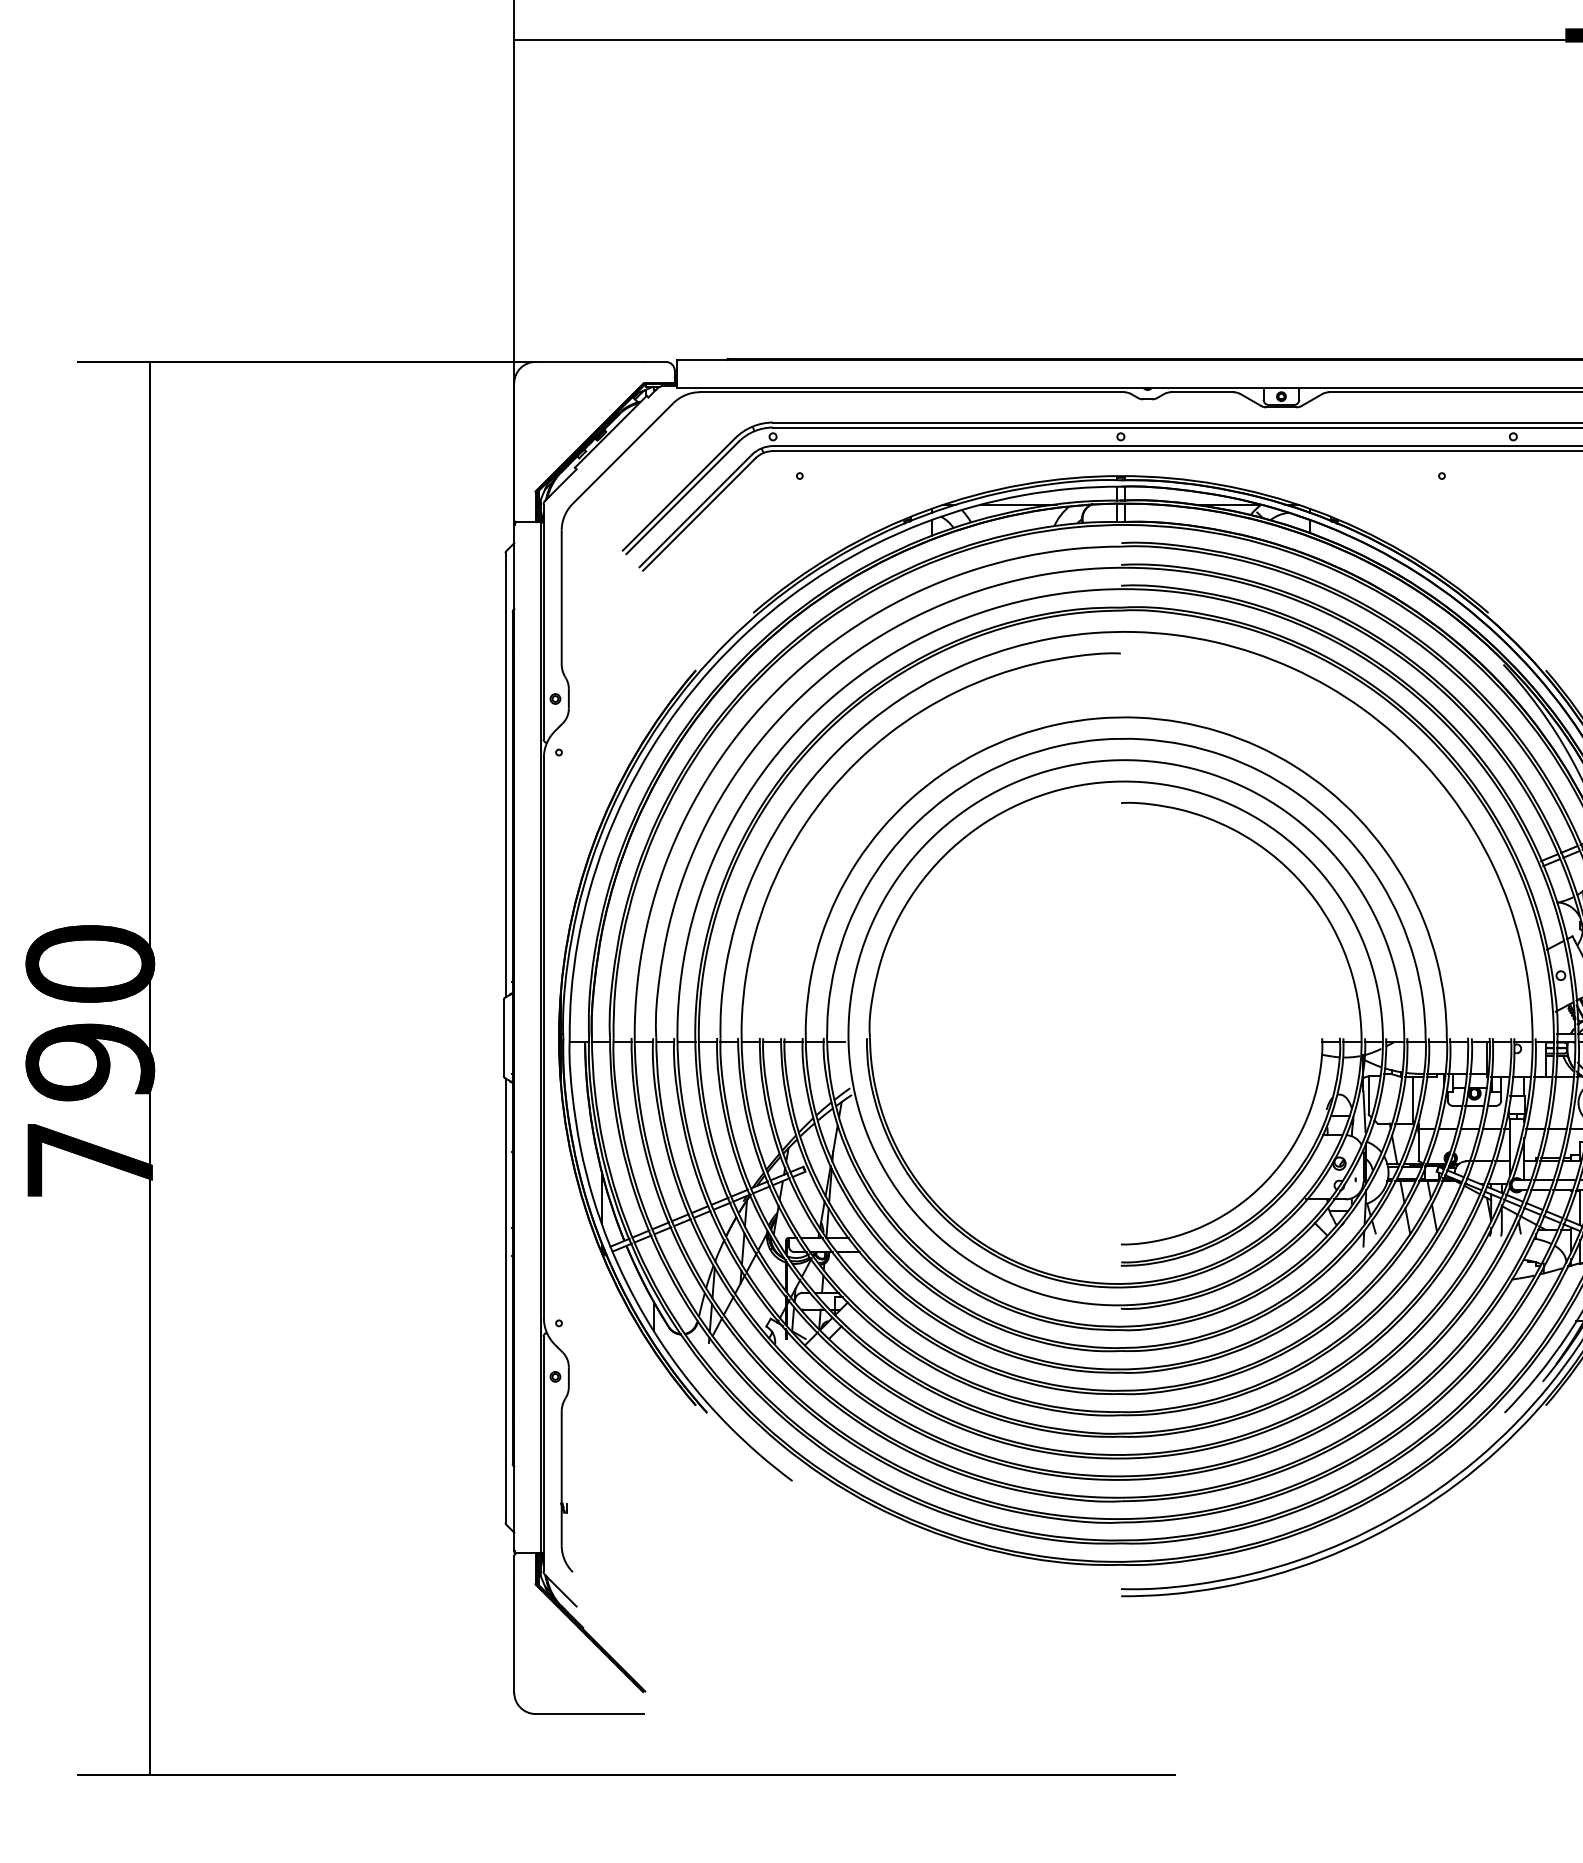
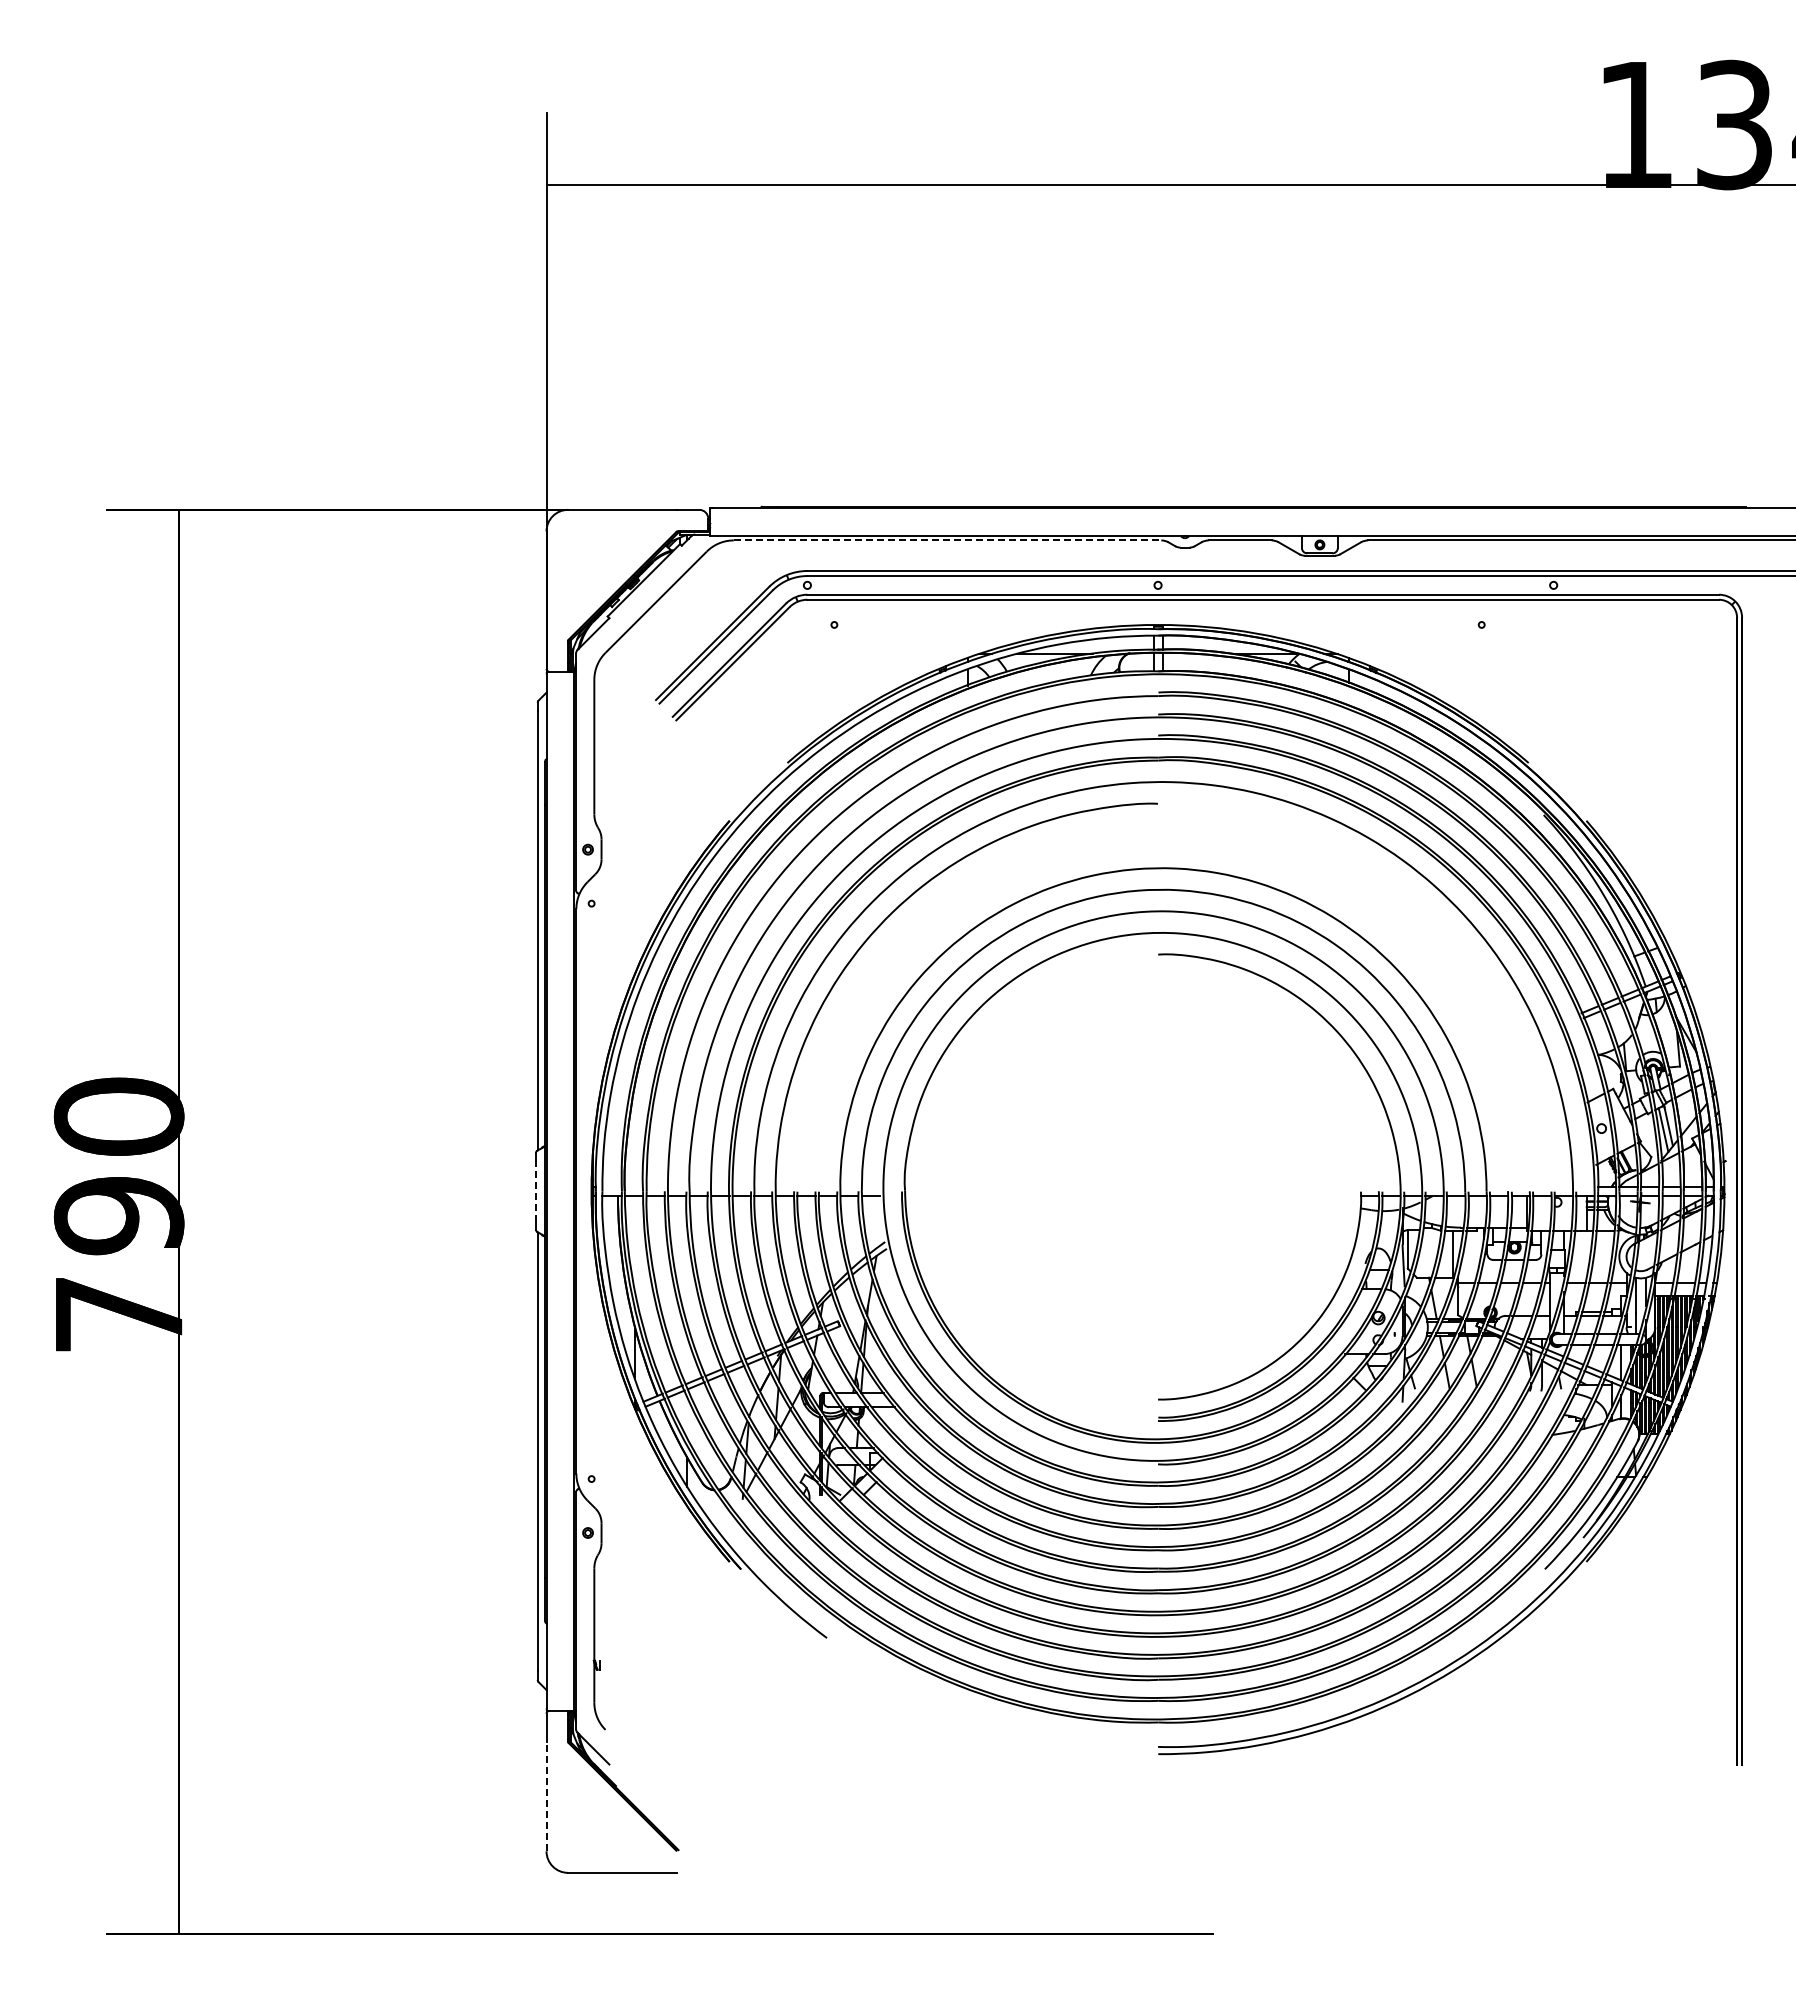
line: (912, 392) -> (947, 540), solid -> dashed
line: (503, 1038) -> (535, 1191), solid -> dashed
line: (514, 1638) -> (546, 1796), solid -> dashed

